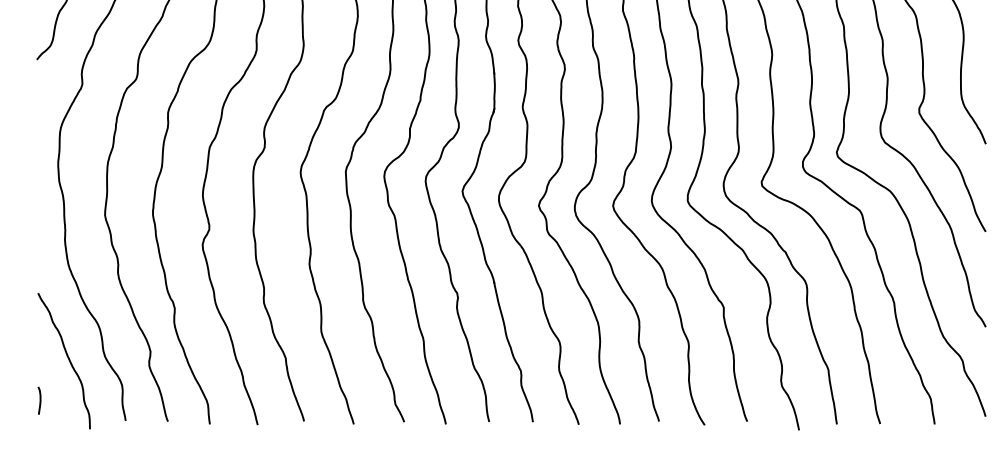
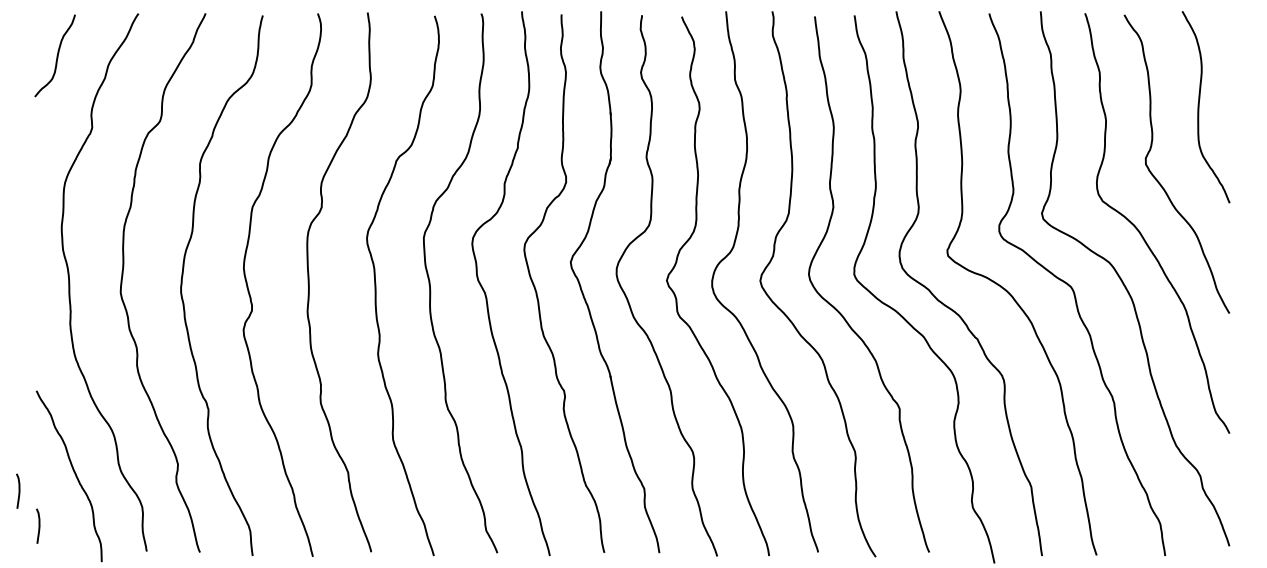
curve: (23, 372) -> (18, 490), added

